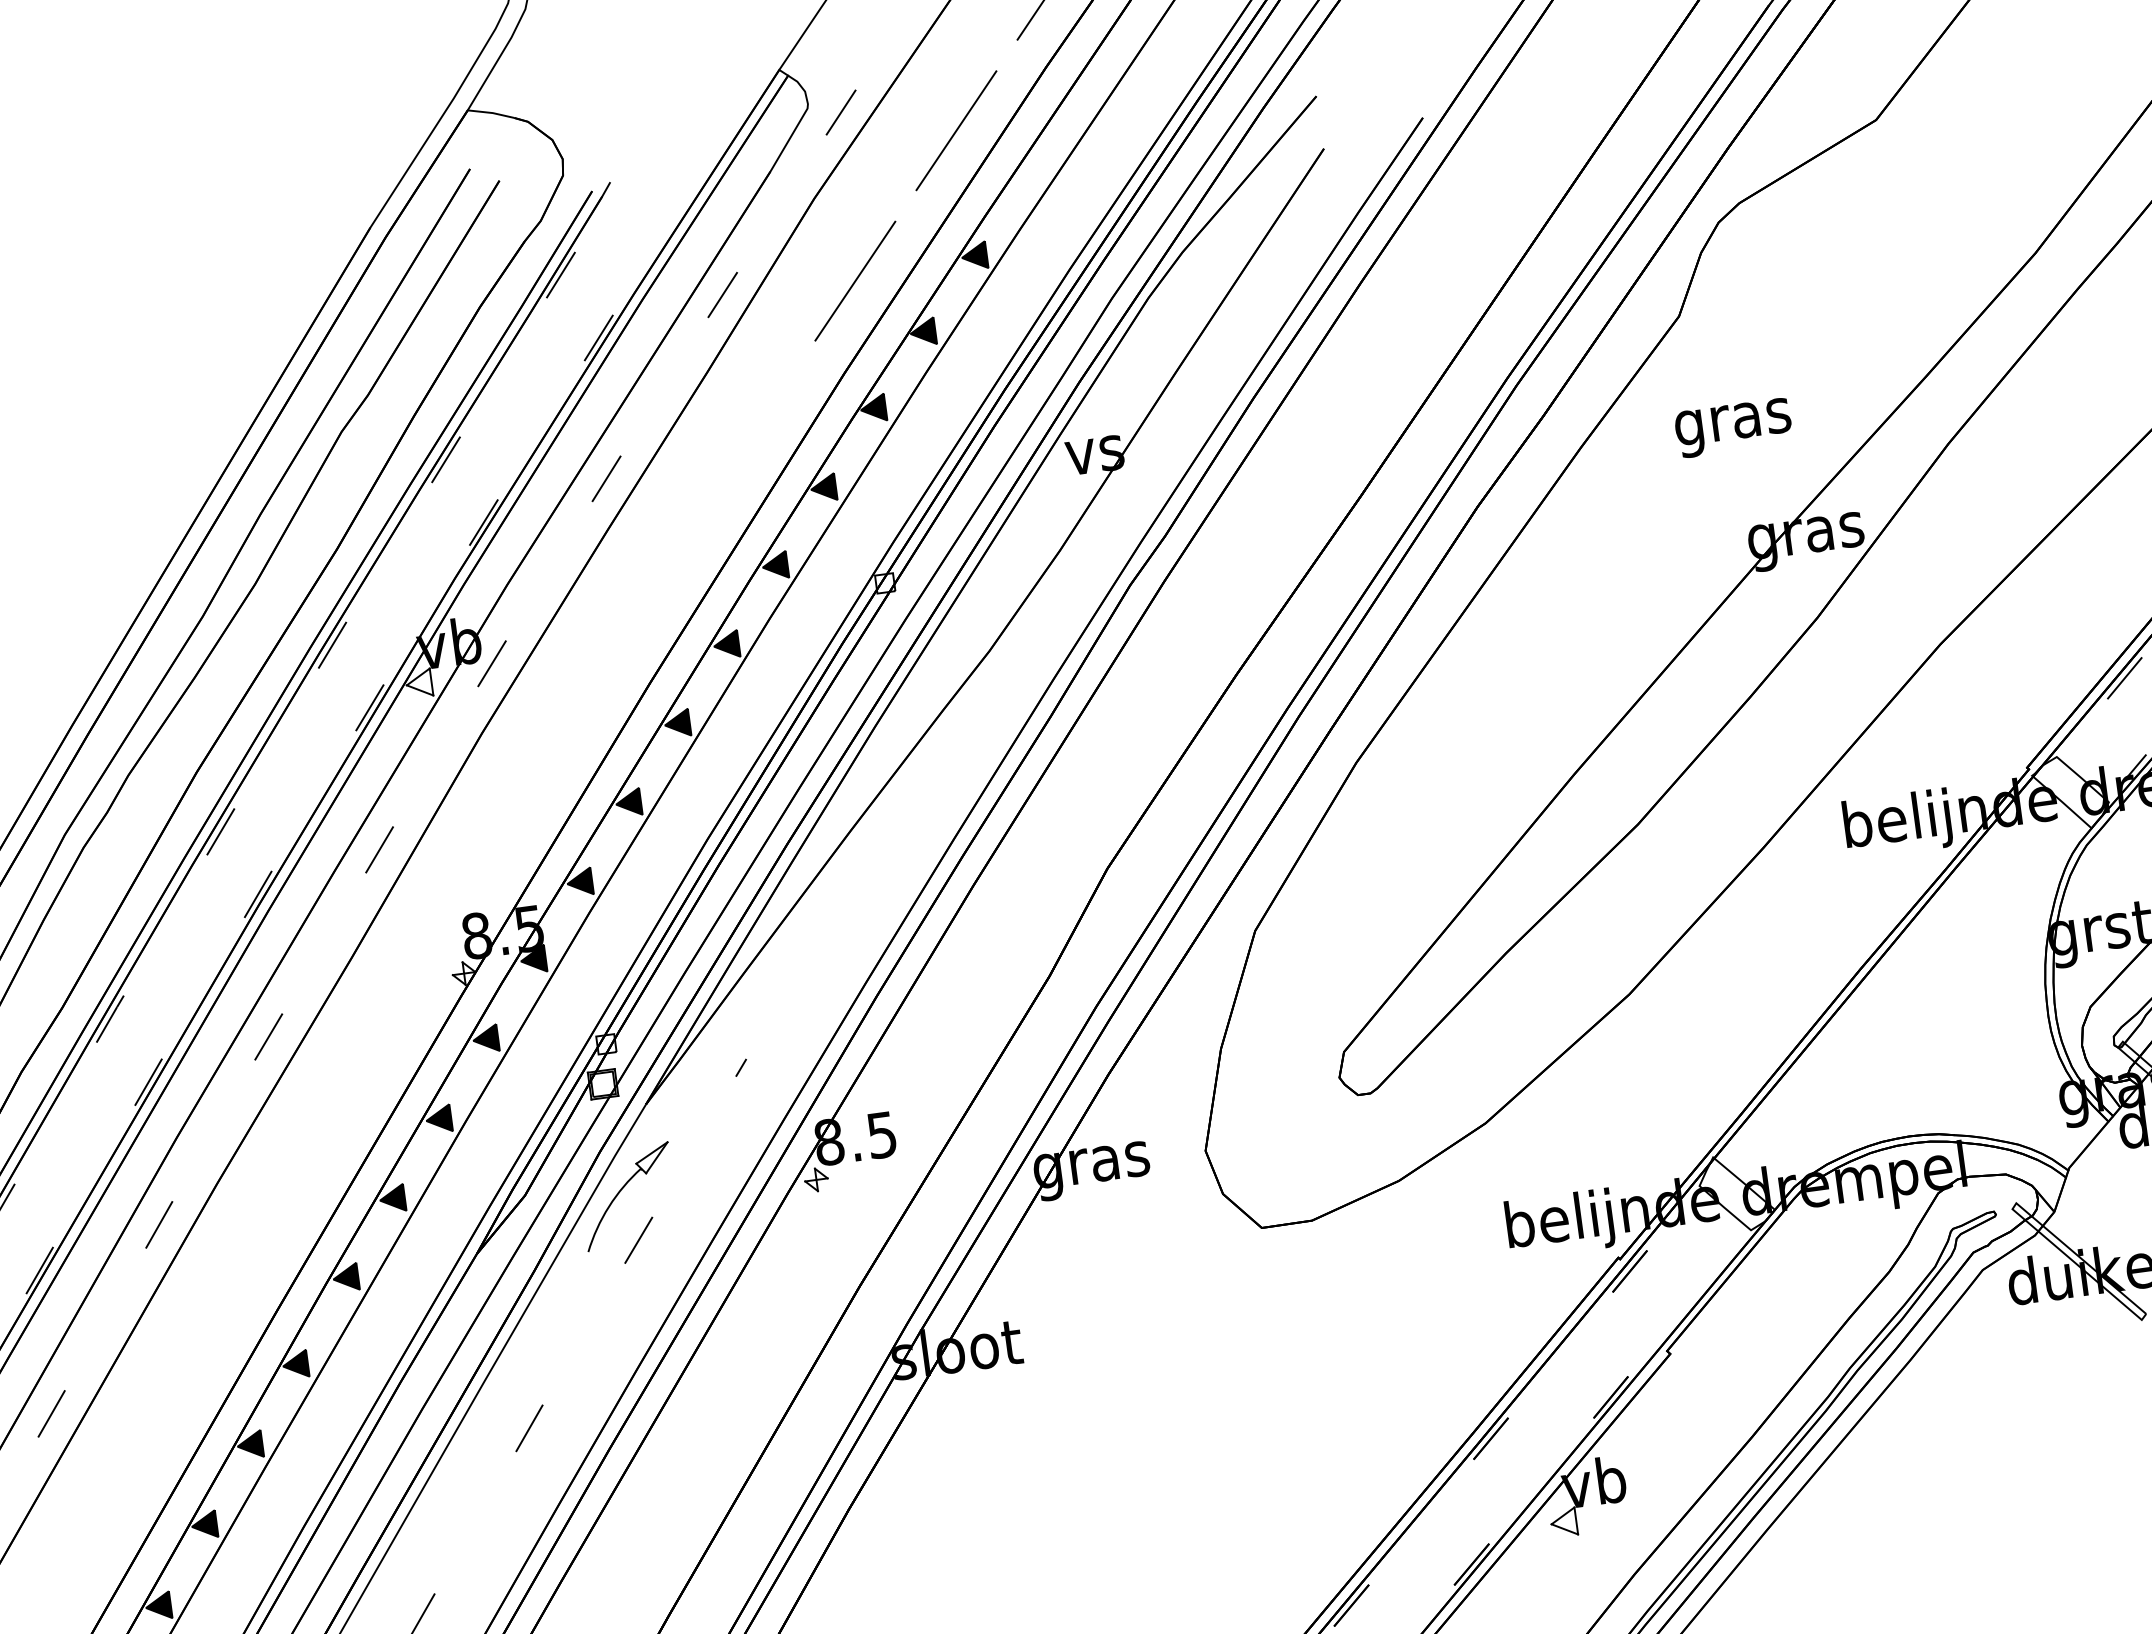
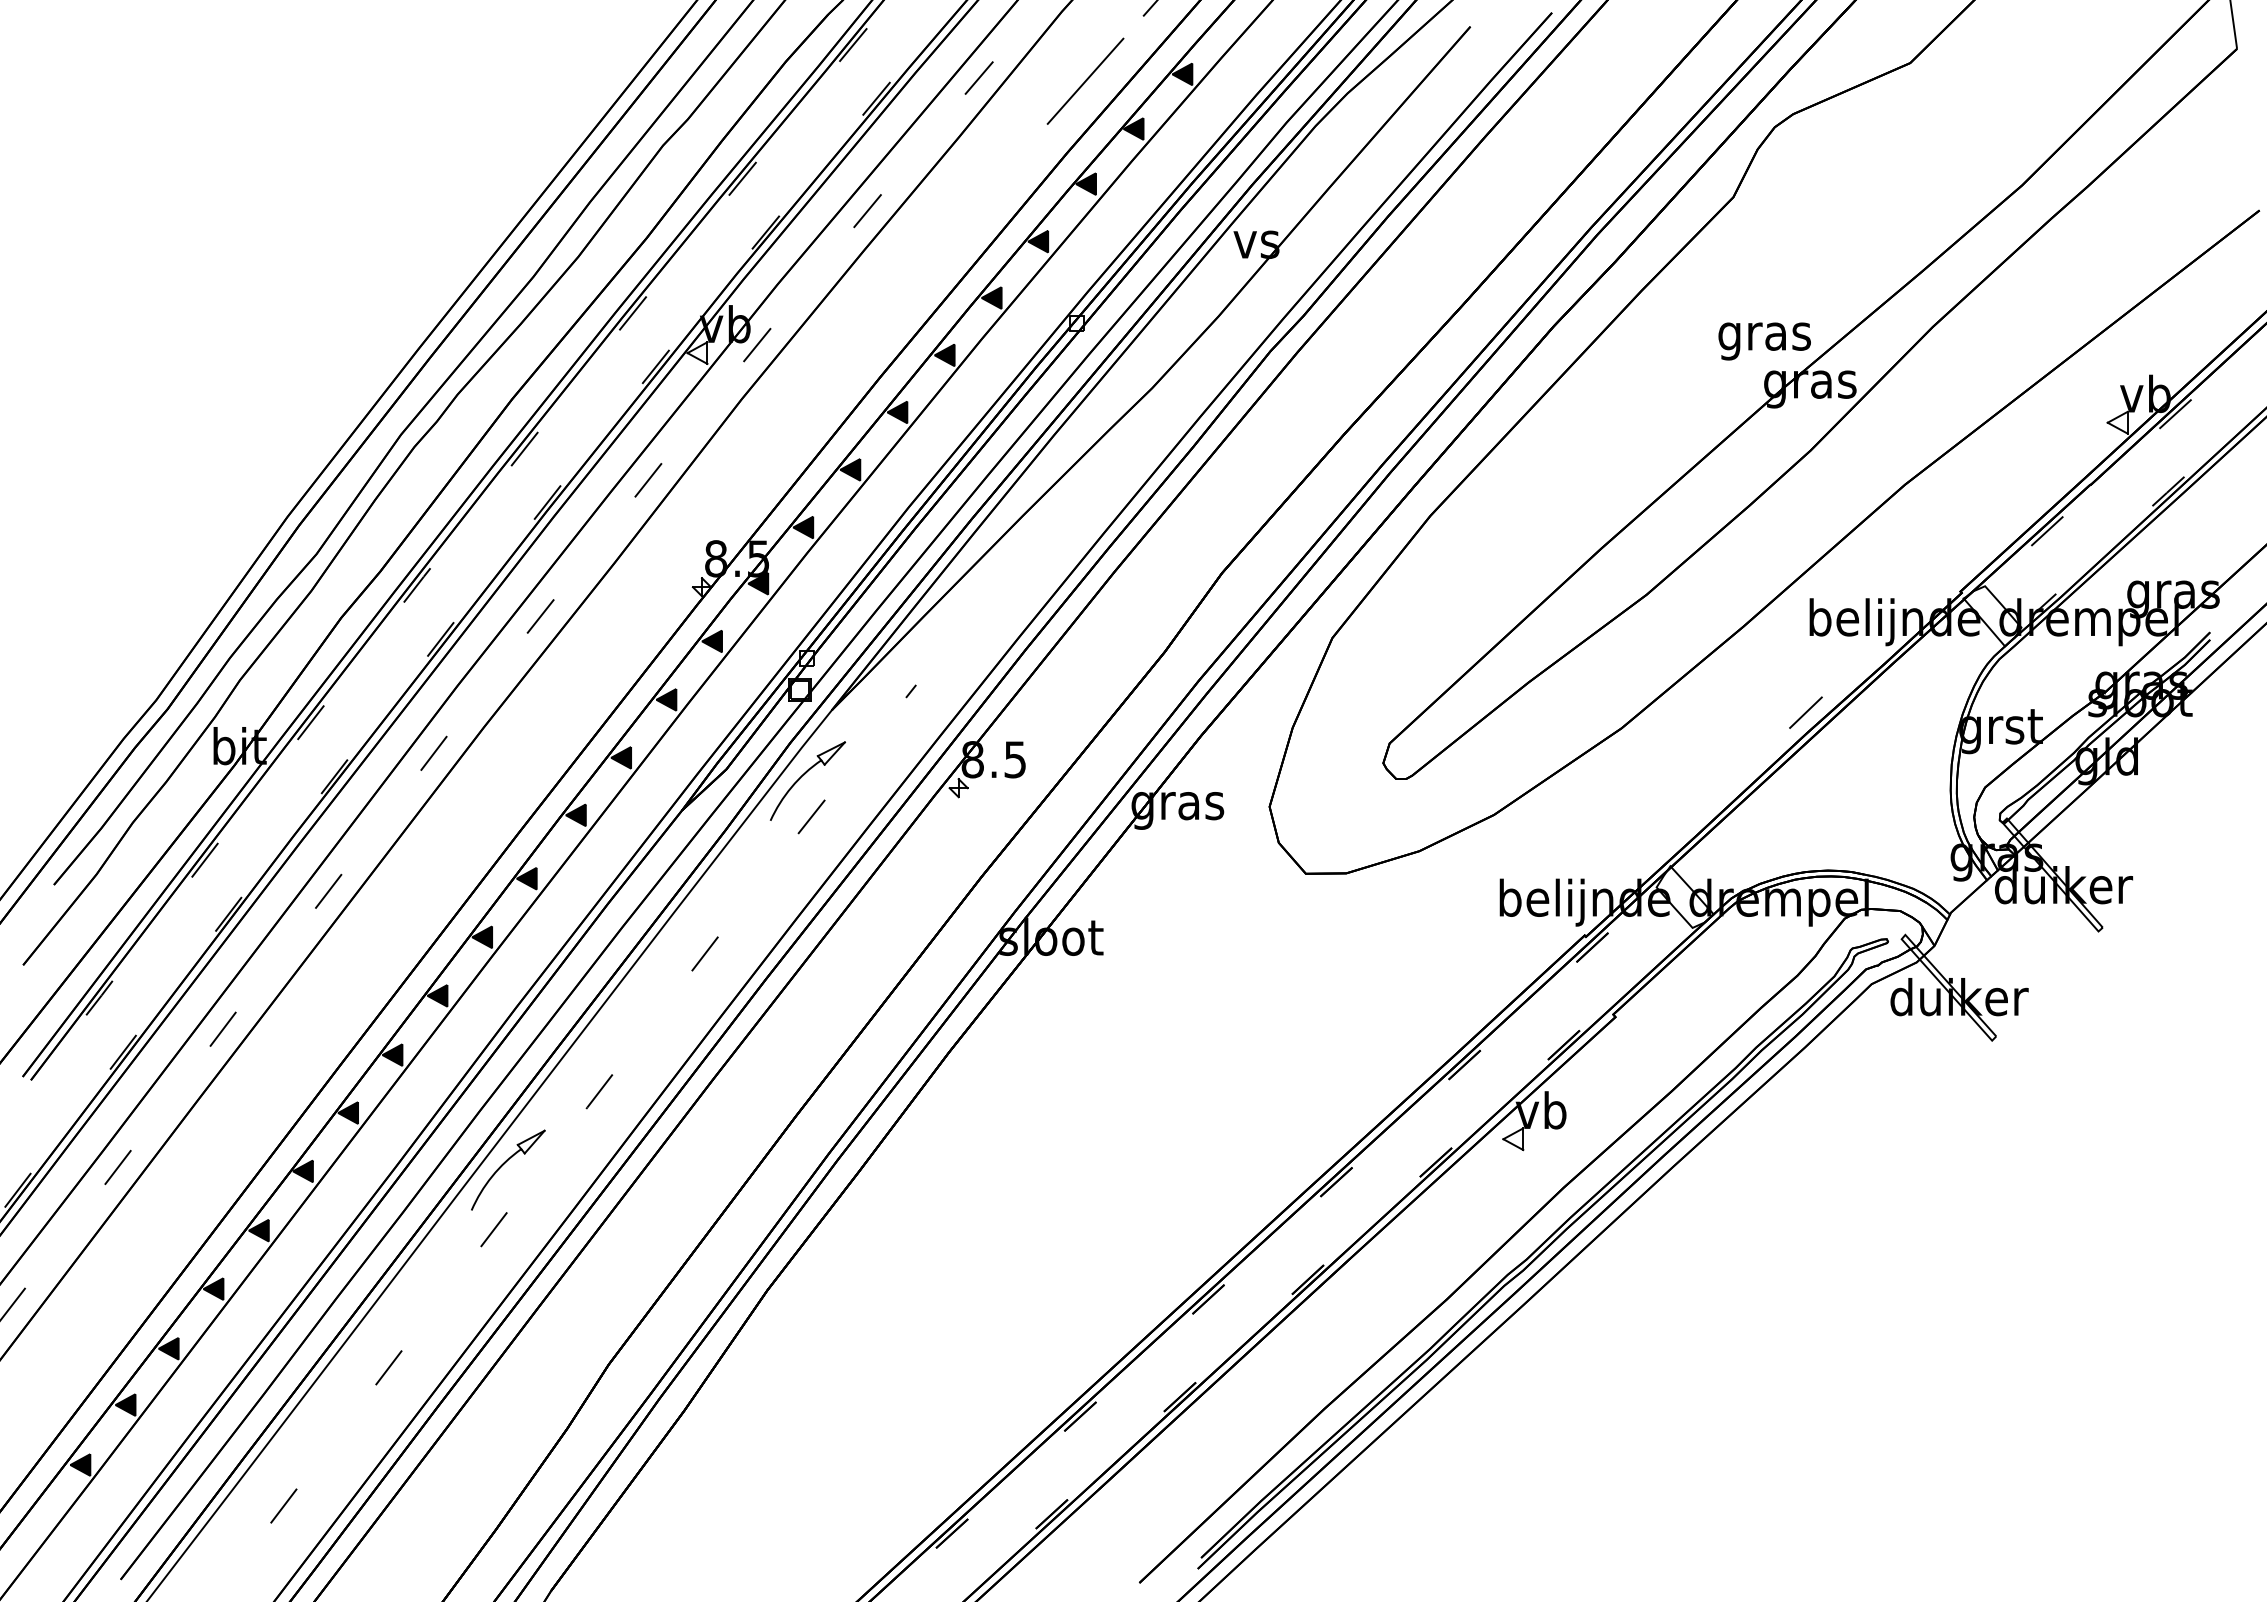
text: (1733, 428) -> (1764, 341), moved
line: (1855, 943) -> (1805, 712), added

